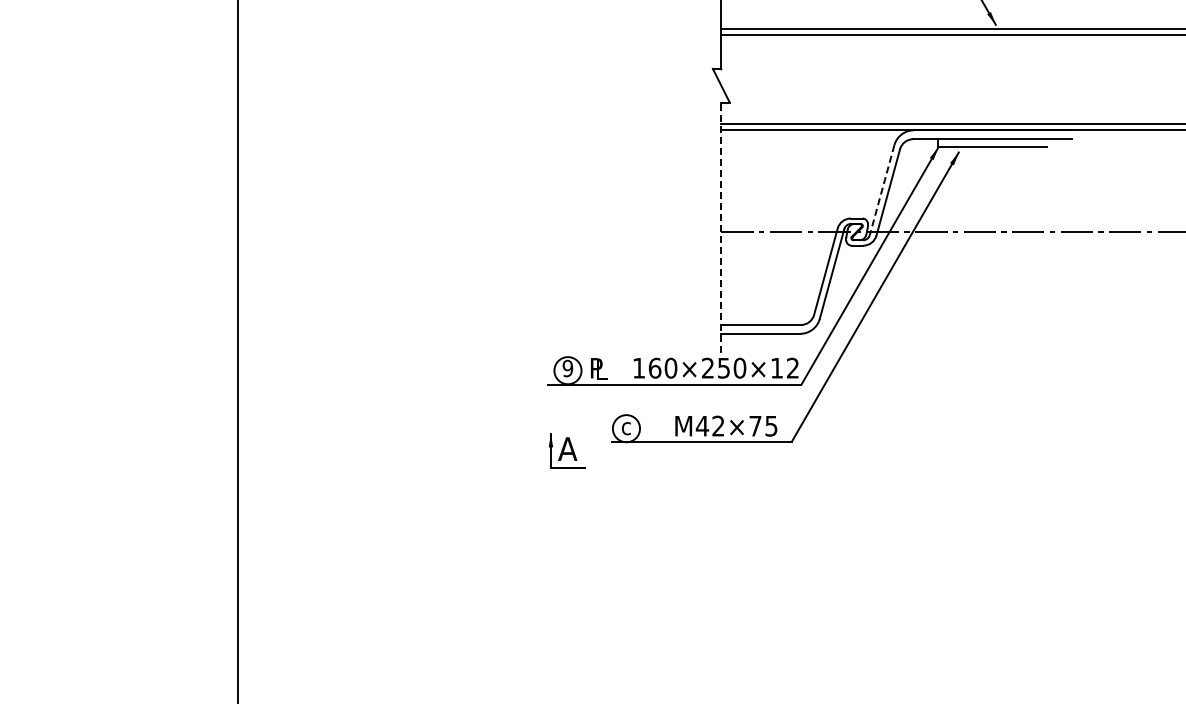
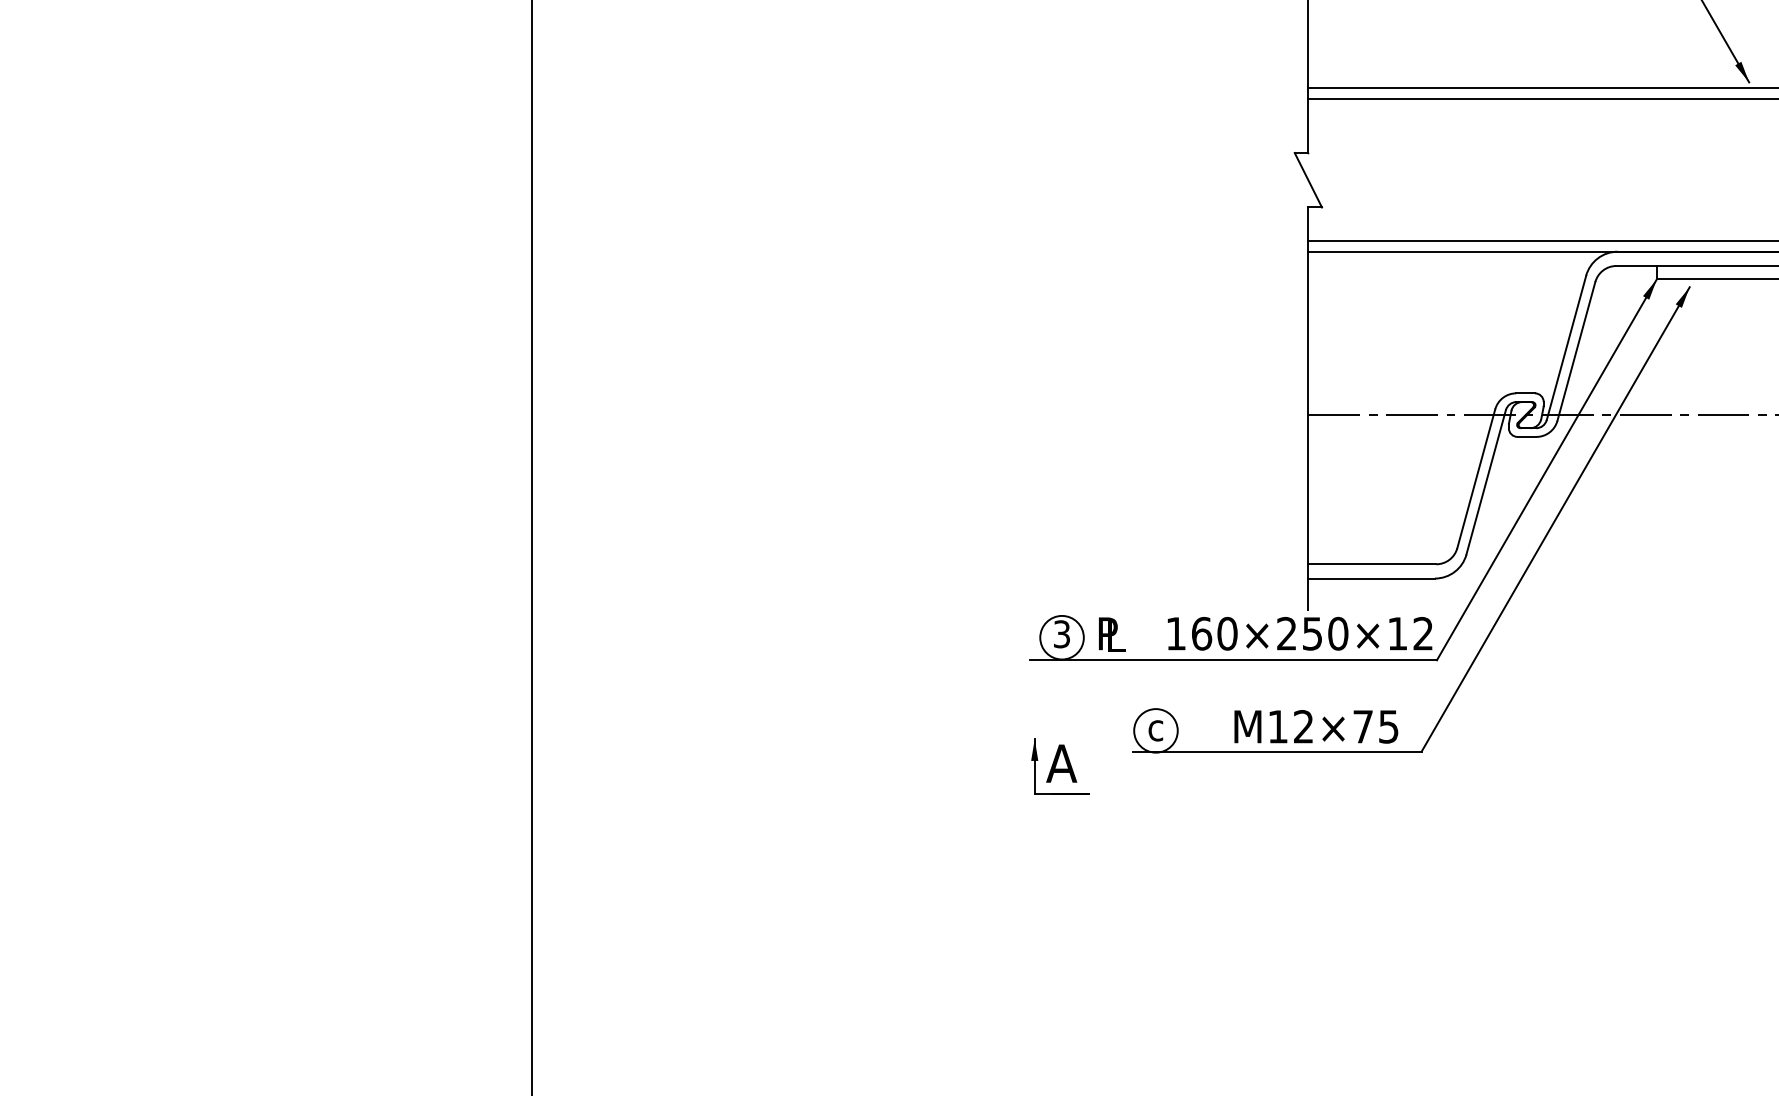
line: (882, 190) -> (1567, 348), dashed -> solid
line: (721, 227) -> (1308, 407), dashed -> solid
text: (567, 368) -> (1061, 634), 9 -> 3
text: (702, 426) -> (1278, 727), M42×75 -> M12×75

